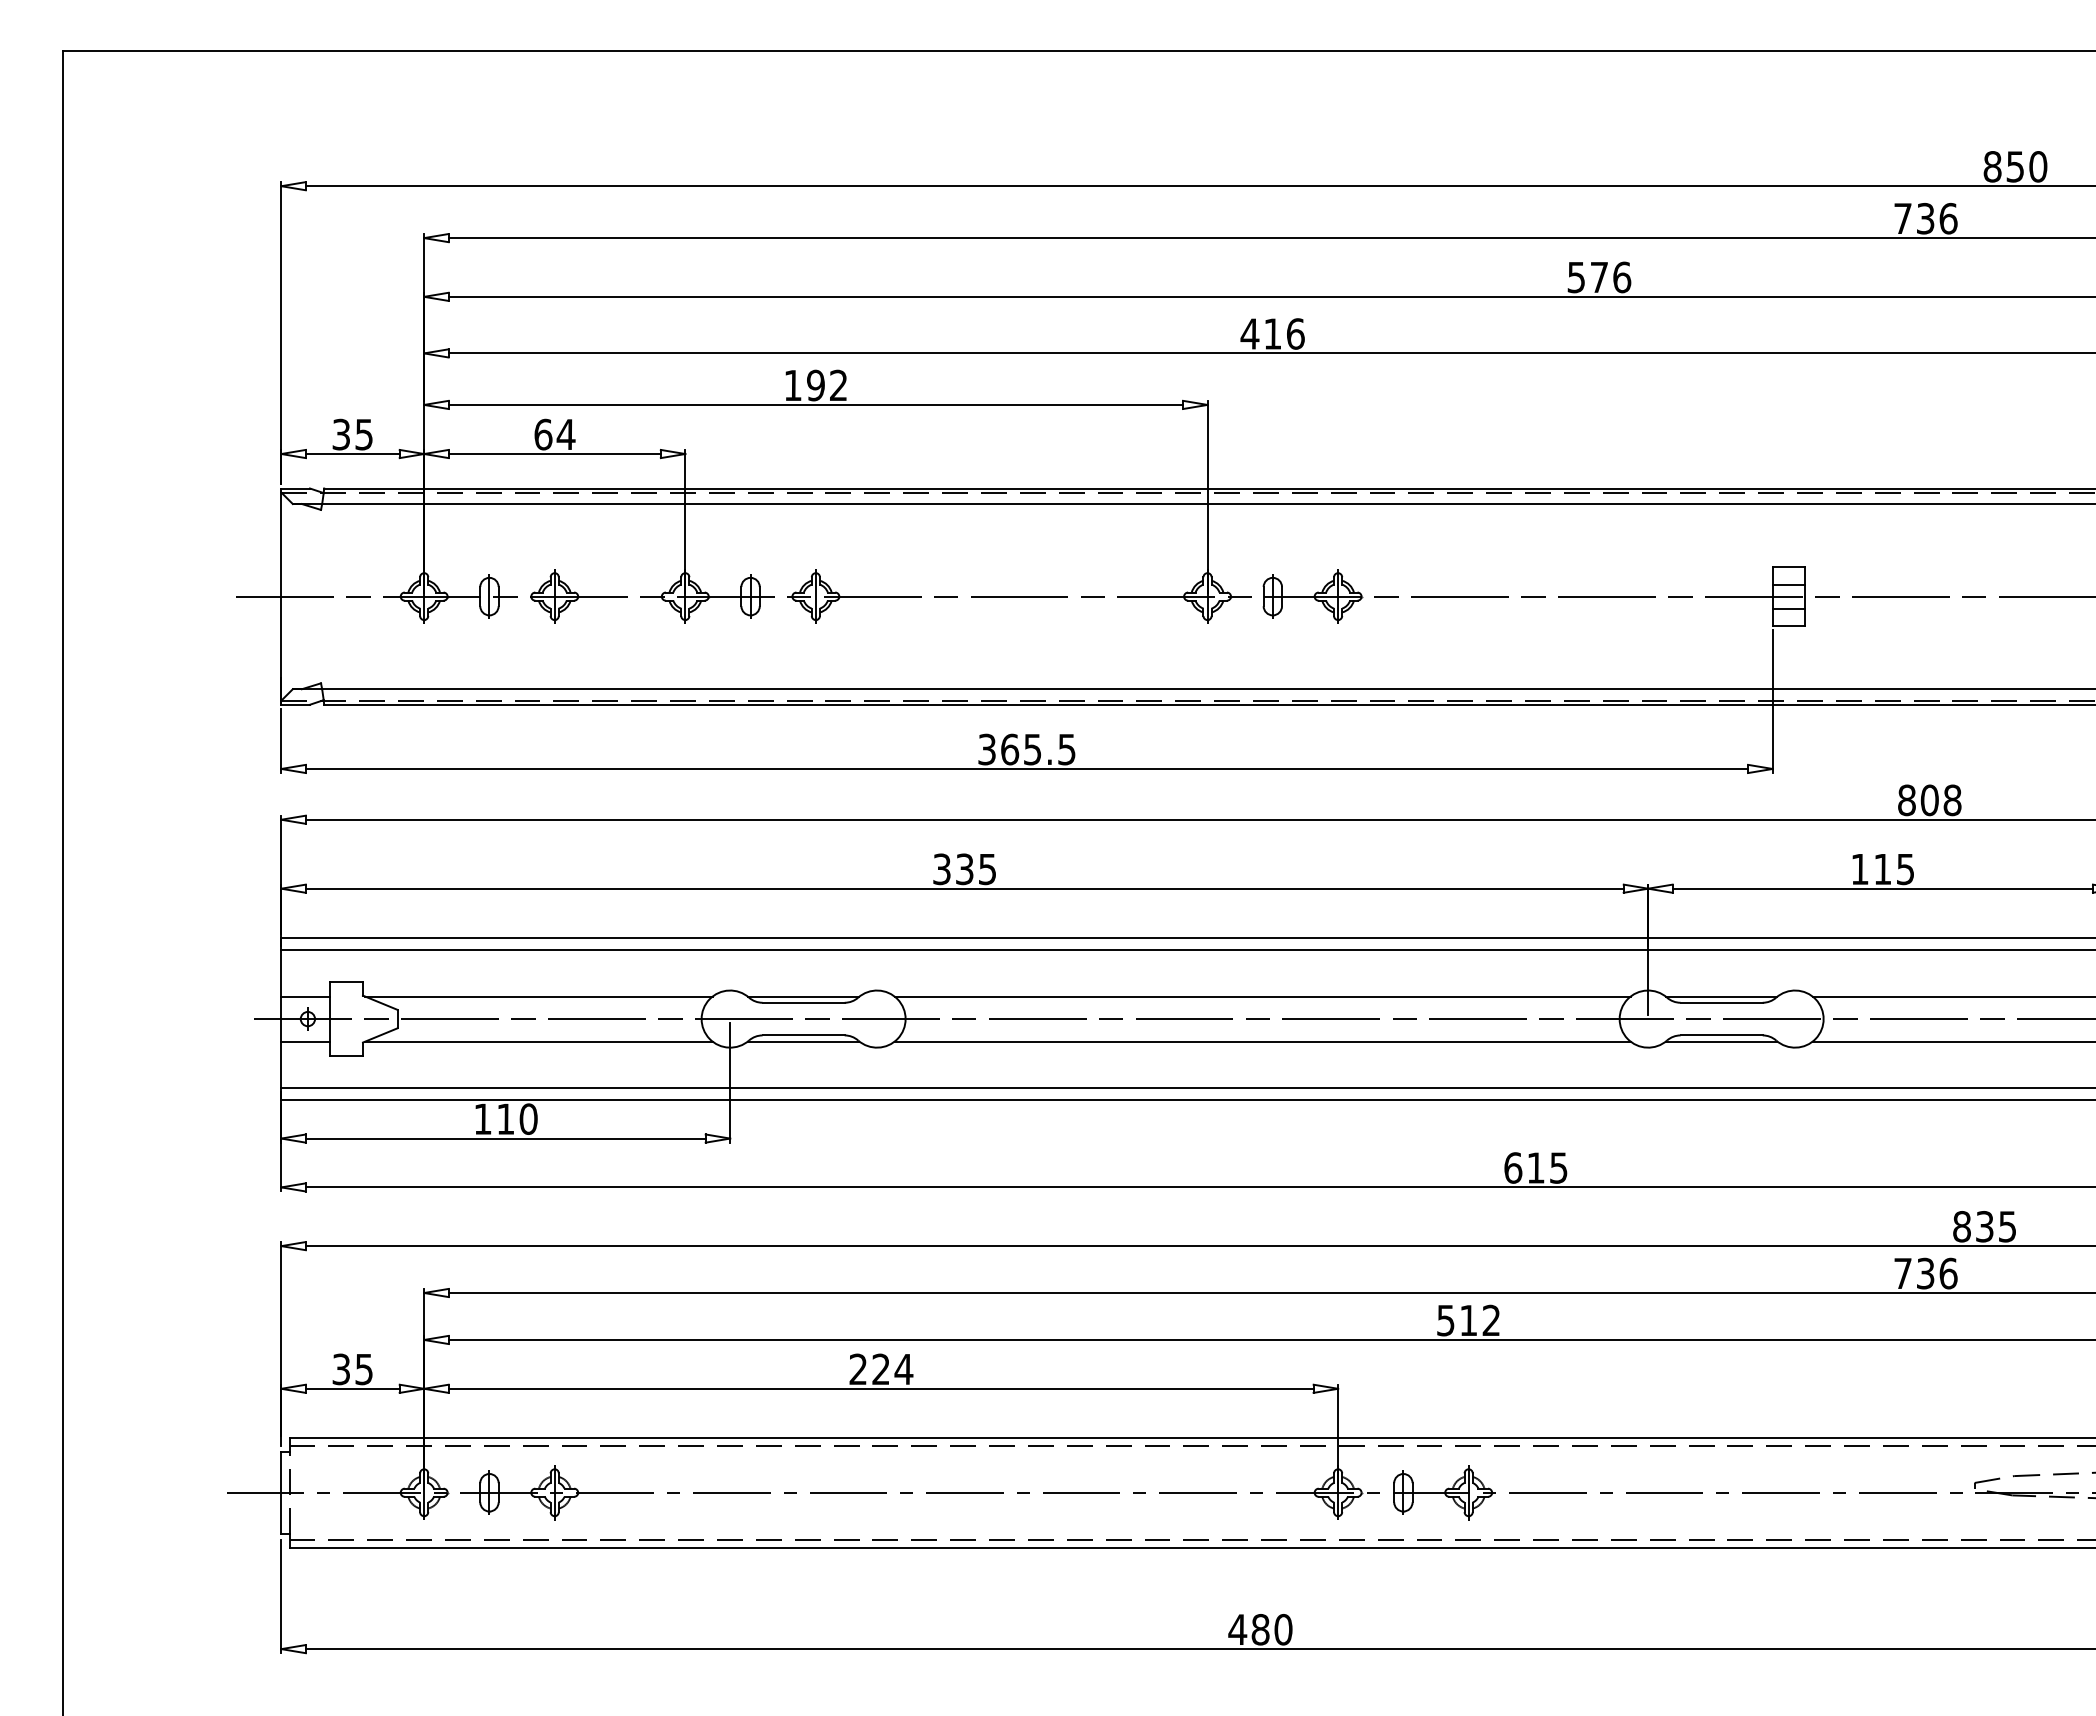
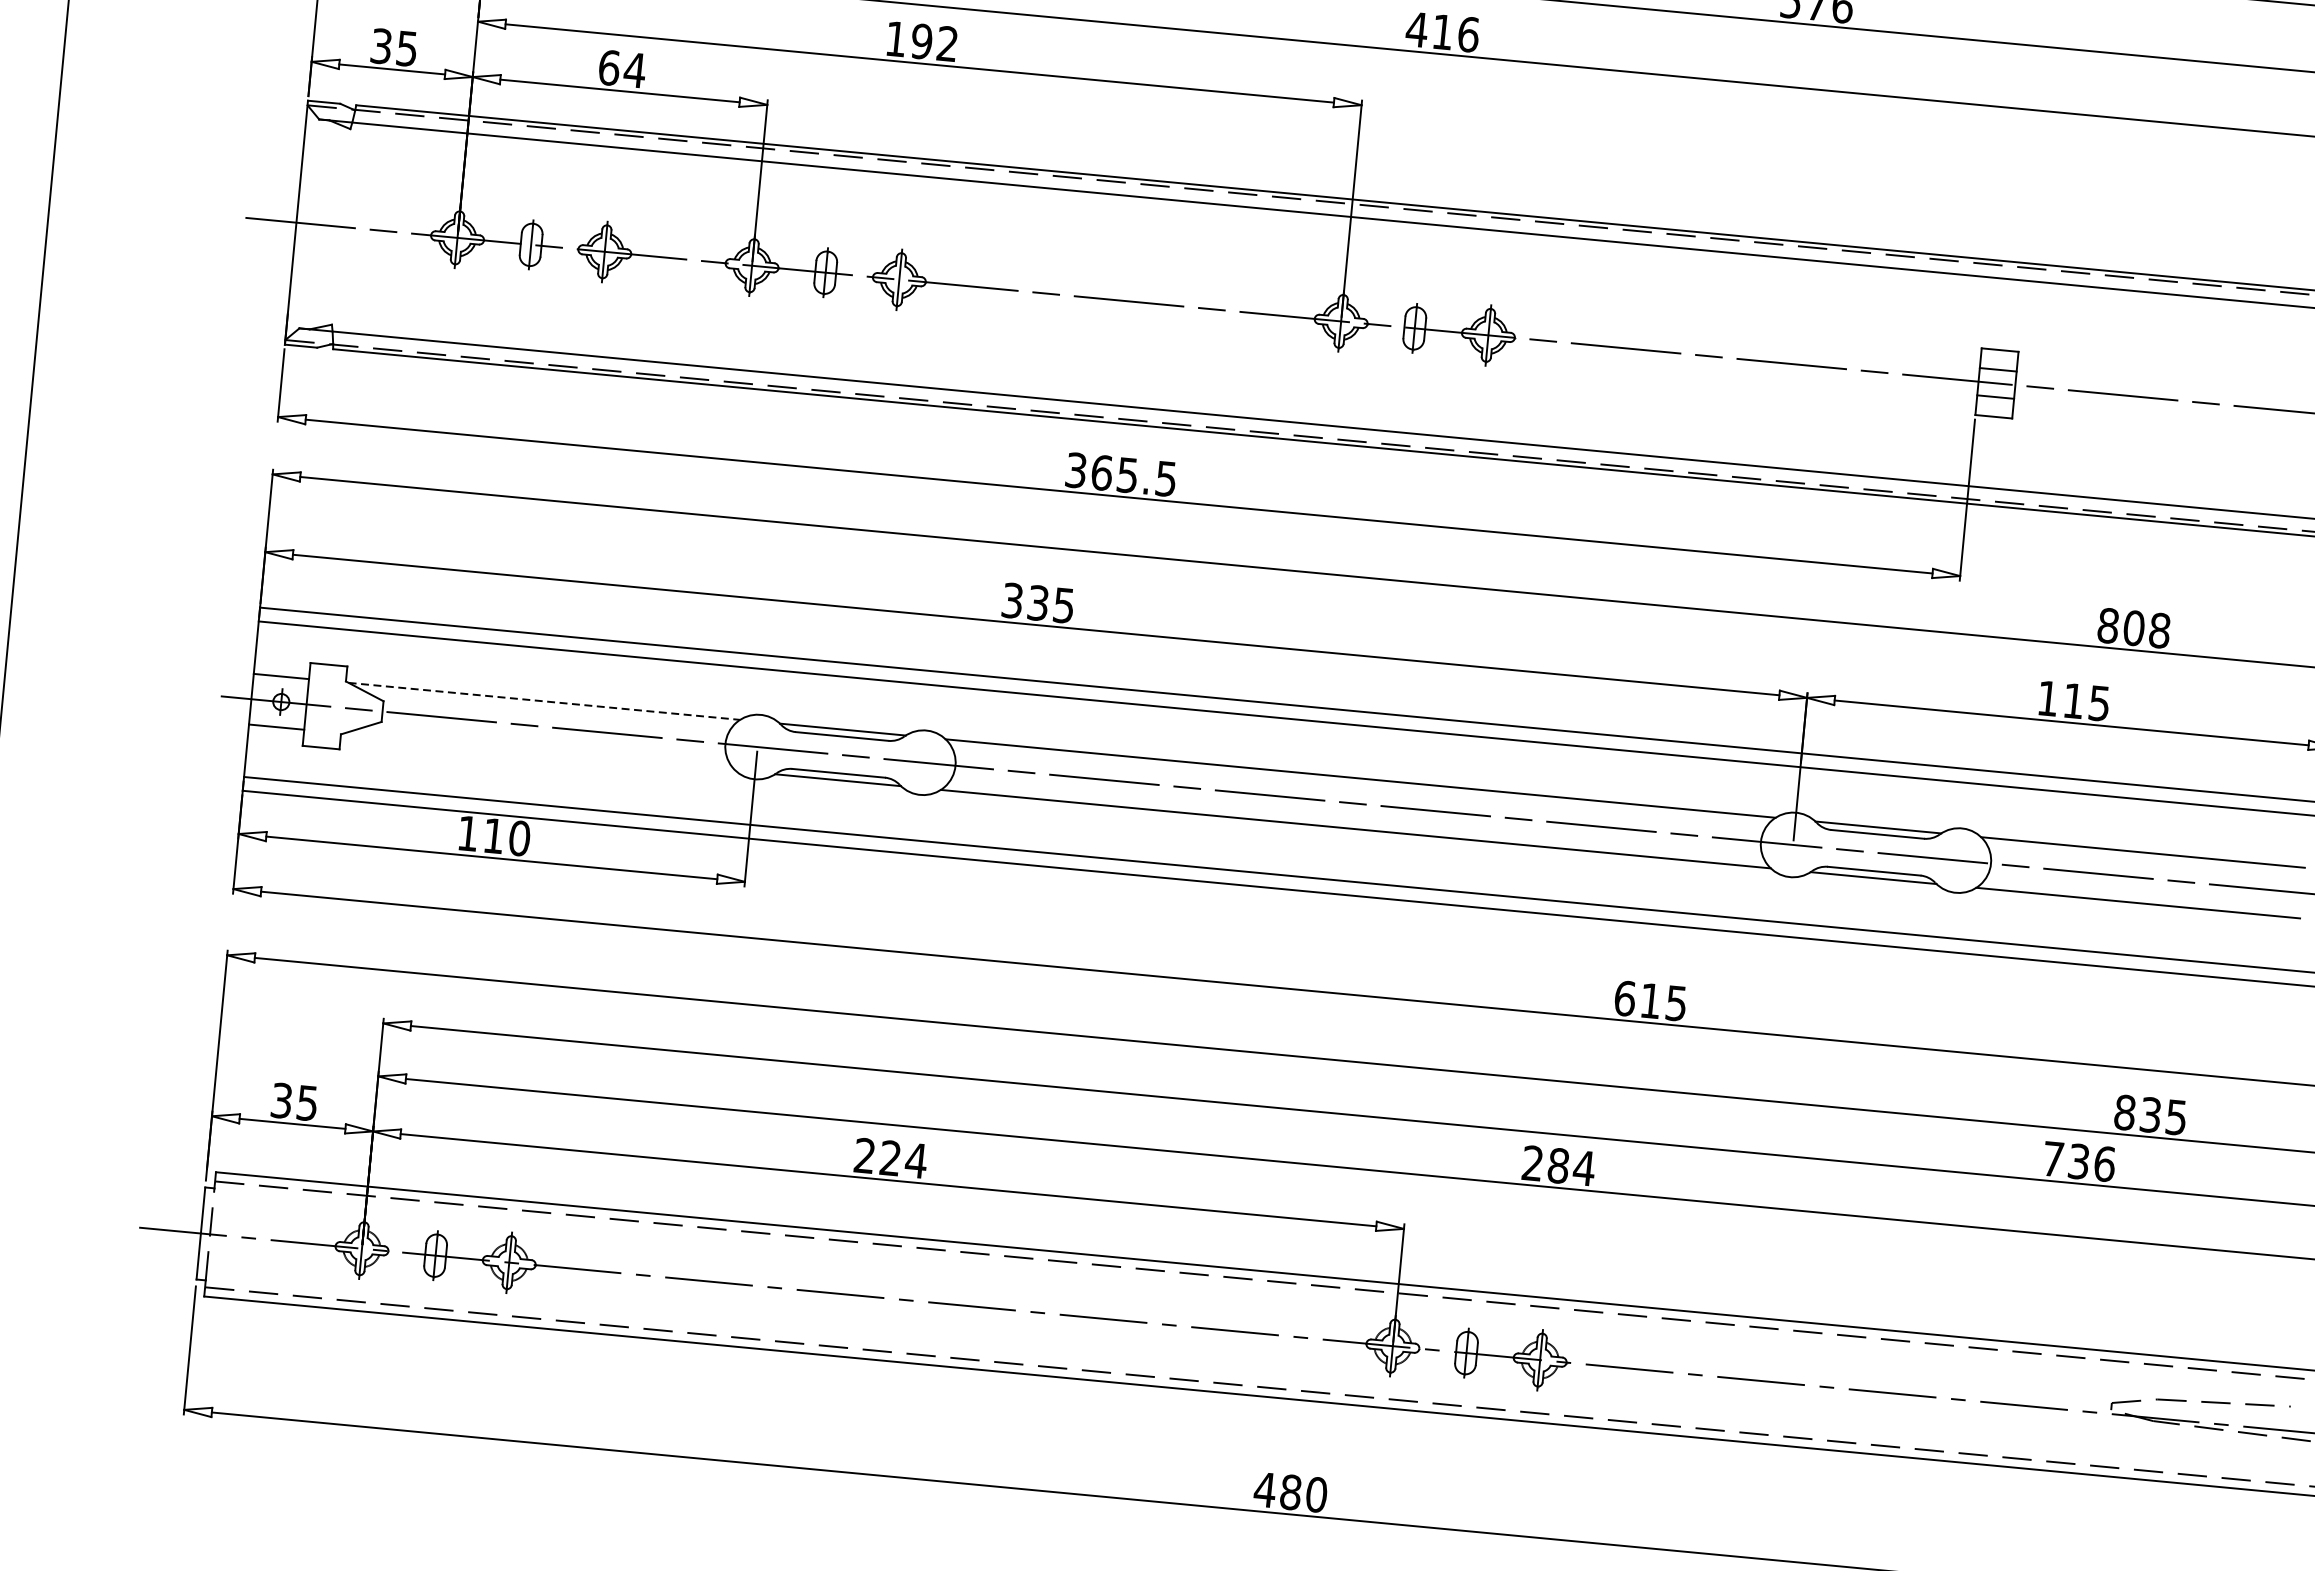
line: (538, 996) -> (543, 701), solid -> dashed
line: (538, 1041) -> (539, 751), removed
text: (1468, 1320) -> (1558, 1165), 512 -> 284

